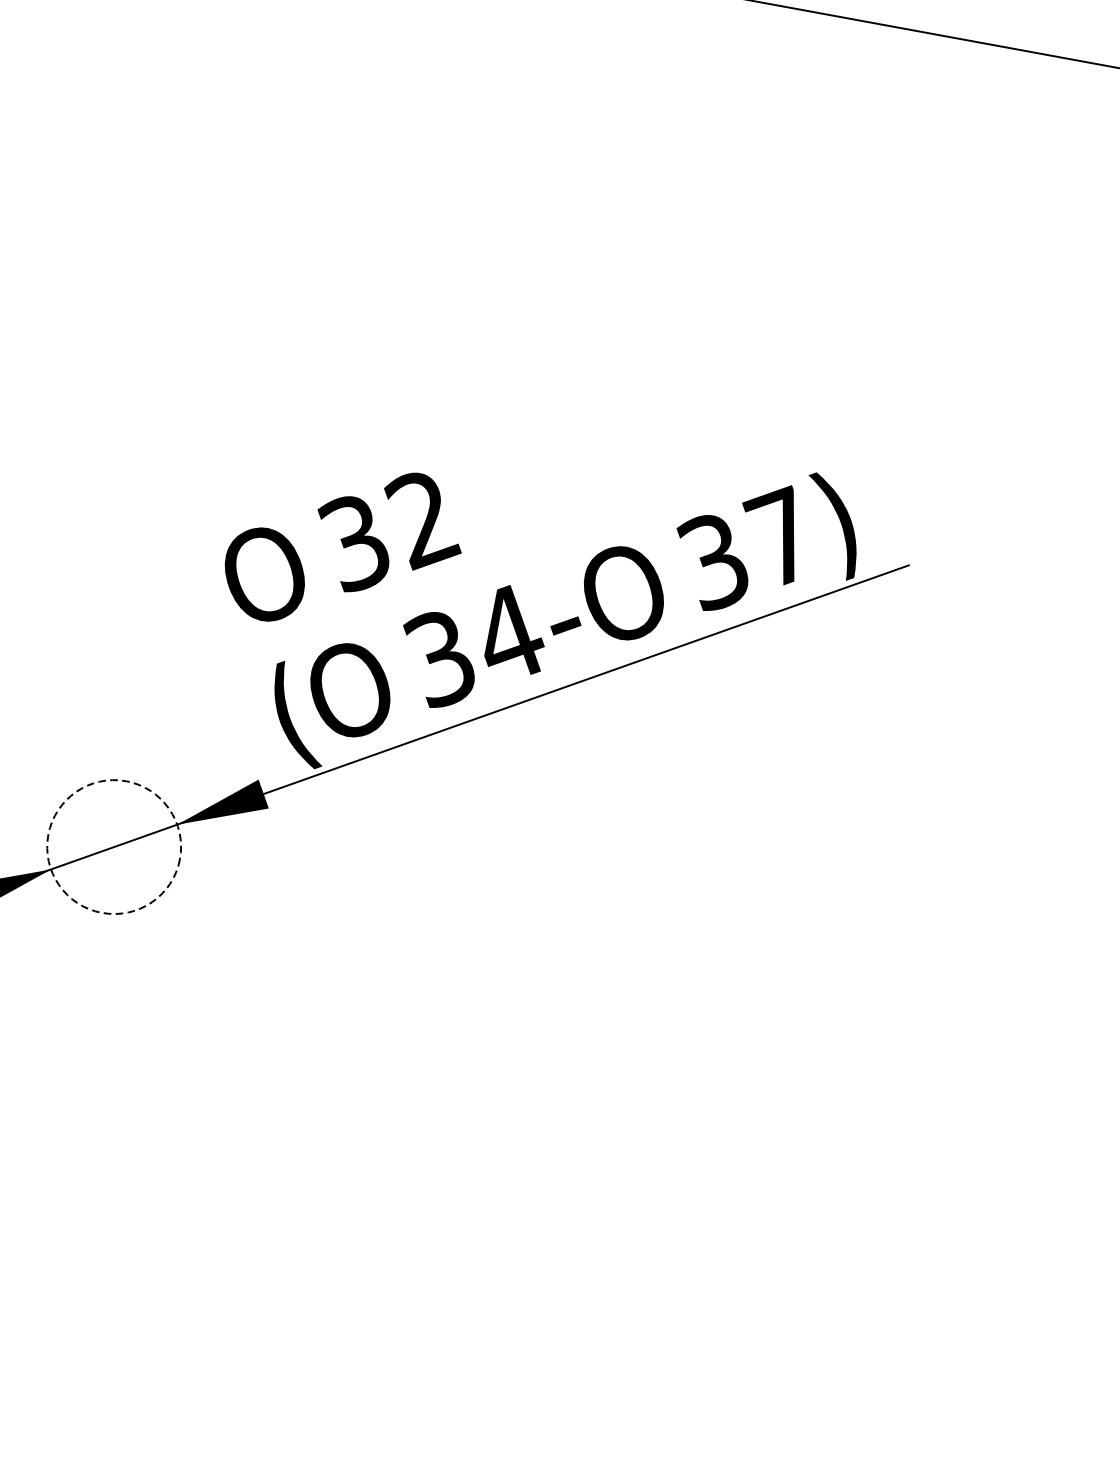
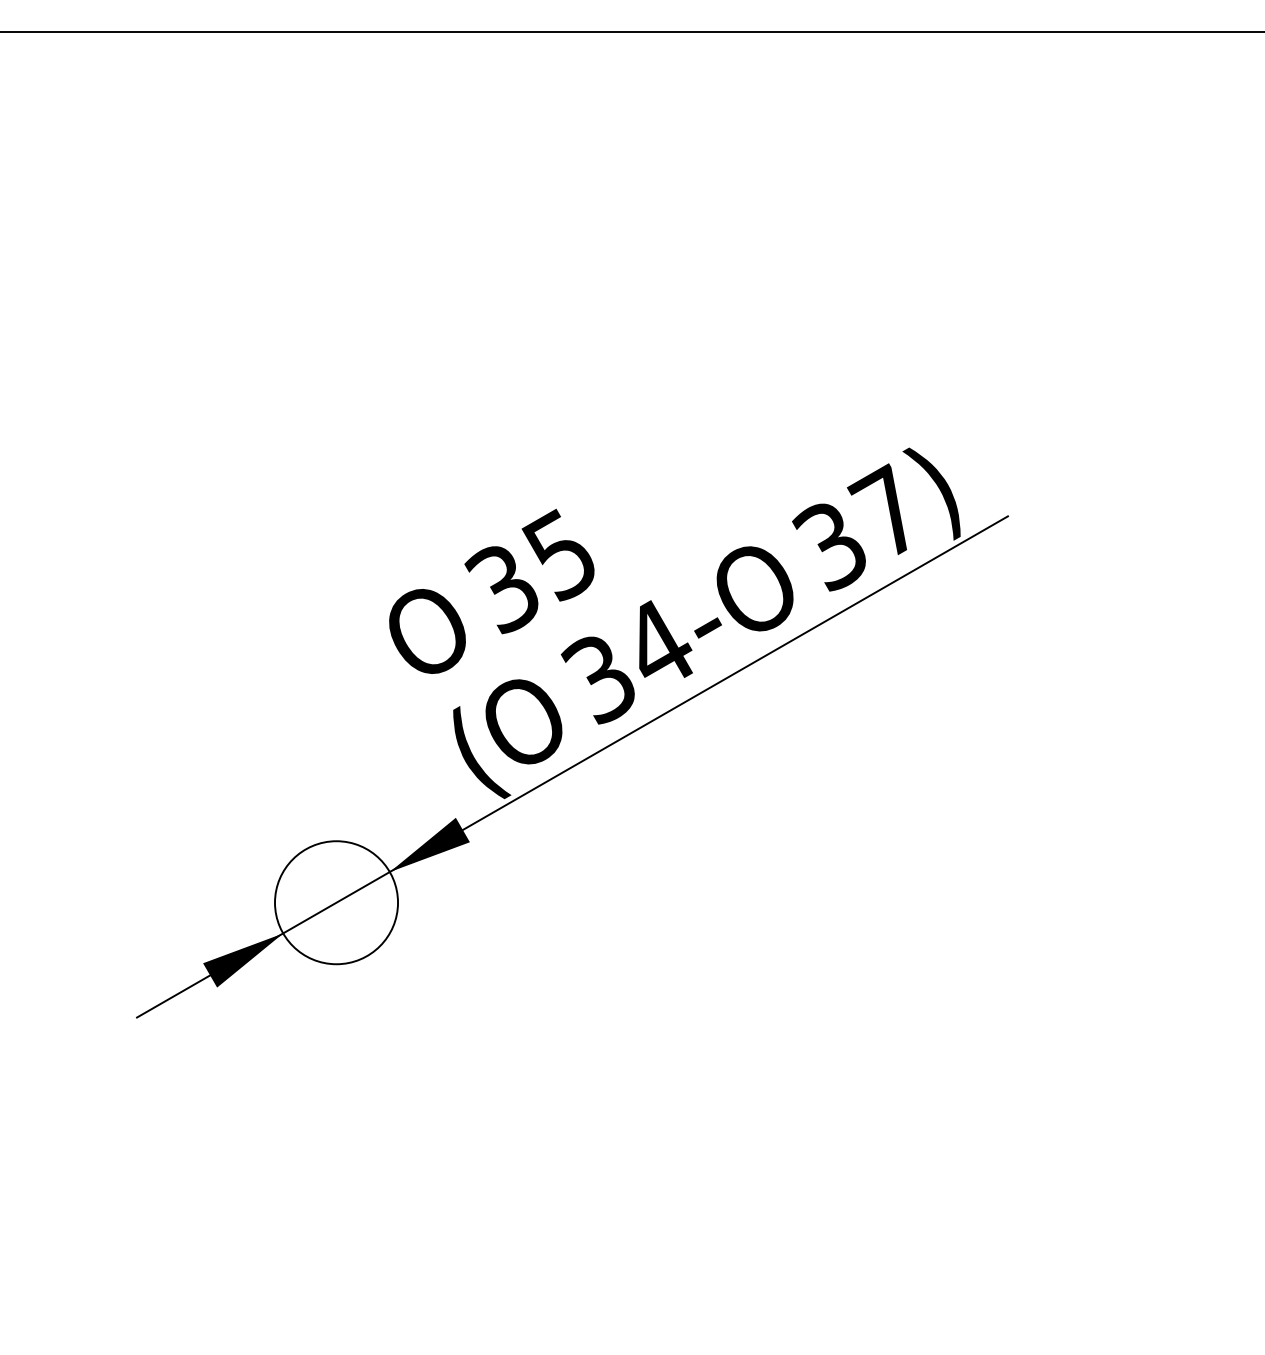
text: (423, 519) -> (561, 555), 32 -> 35
circle: (114, 846) -> (336, 902), dashed -> solid

